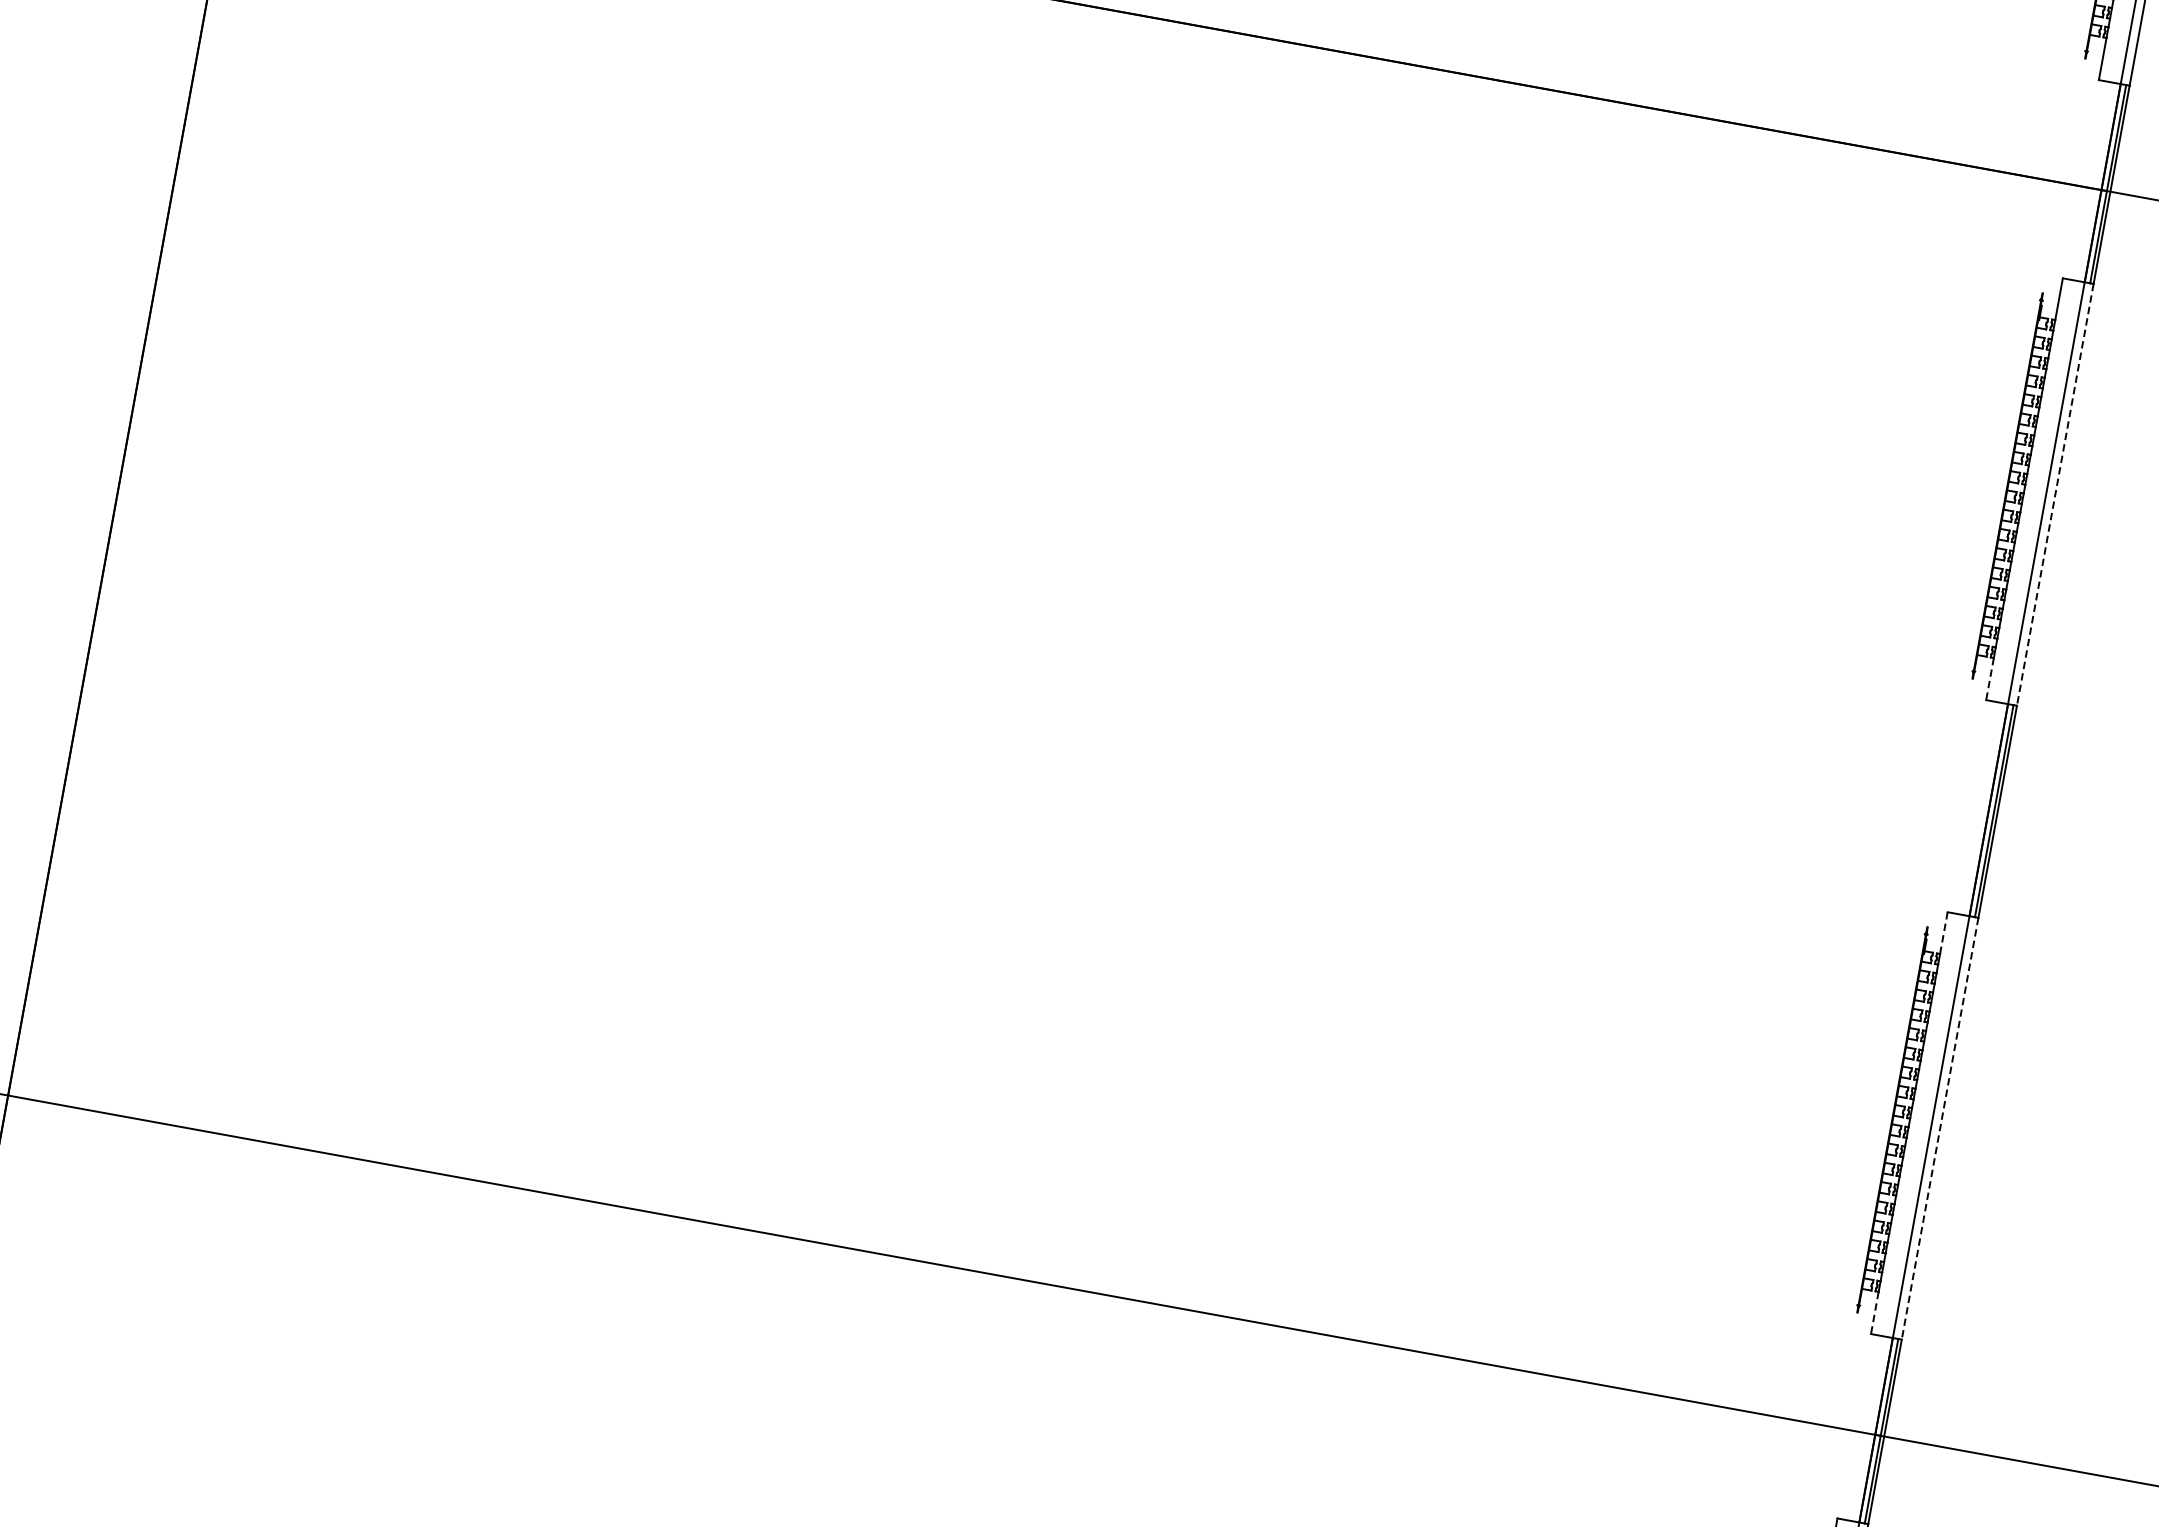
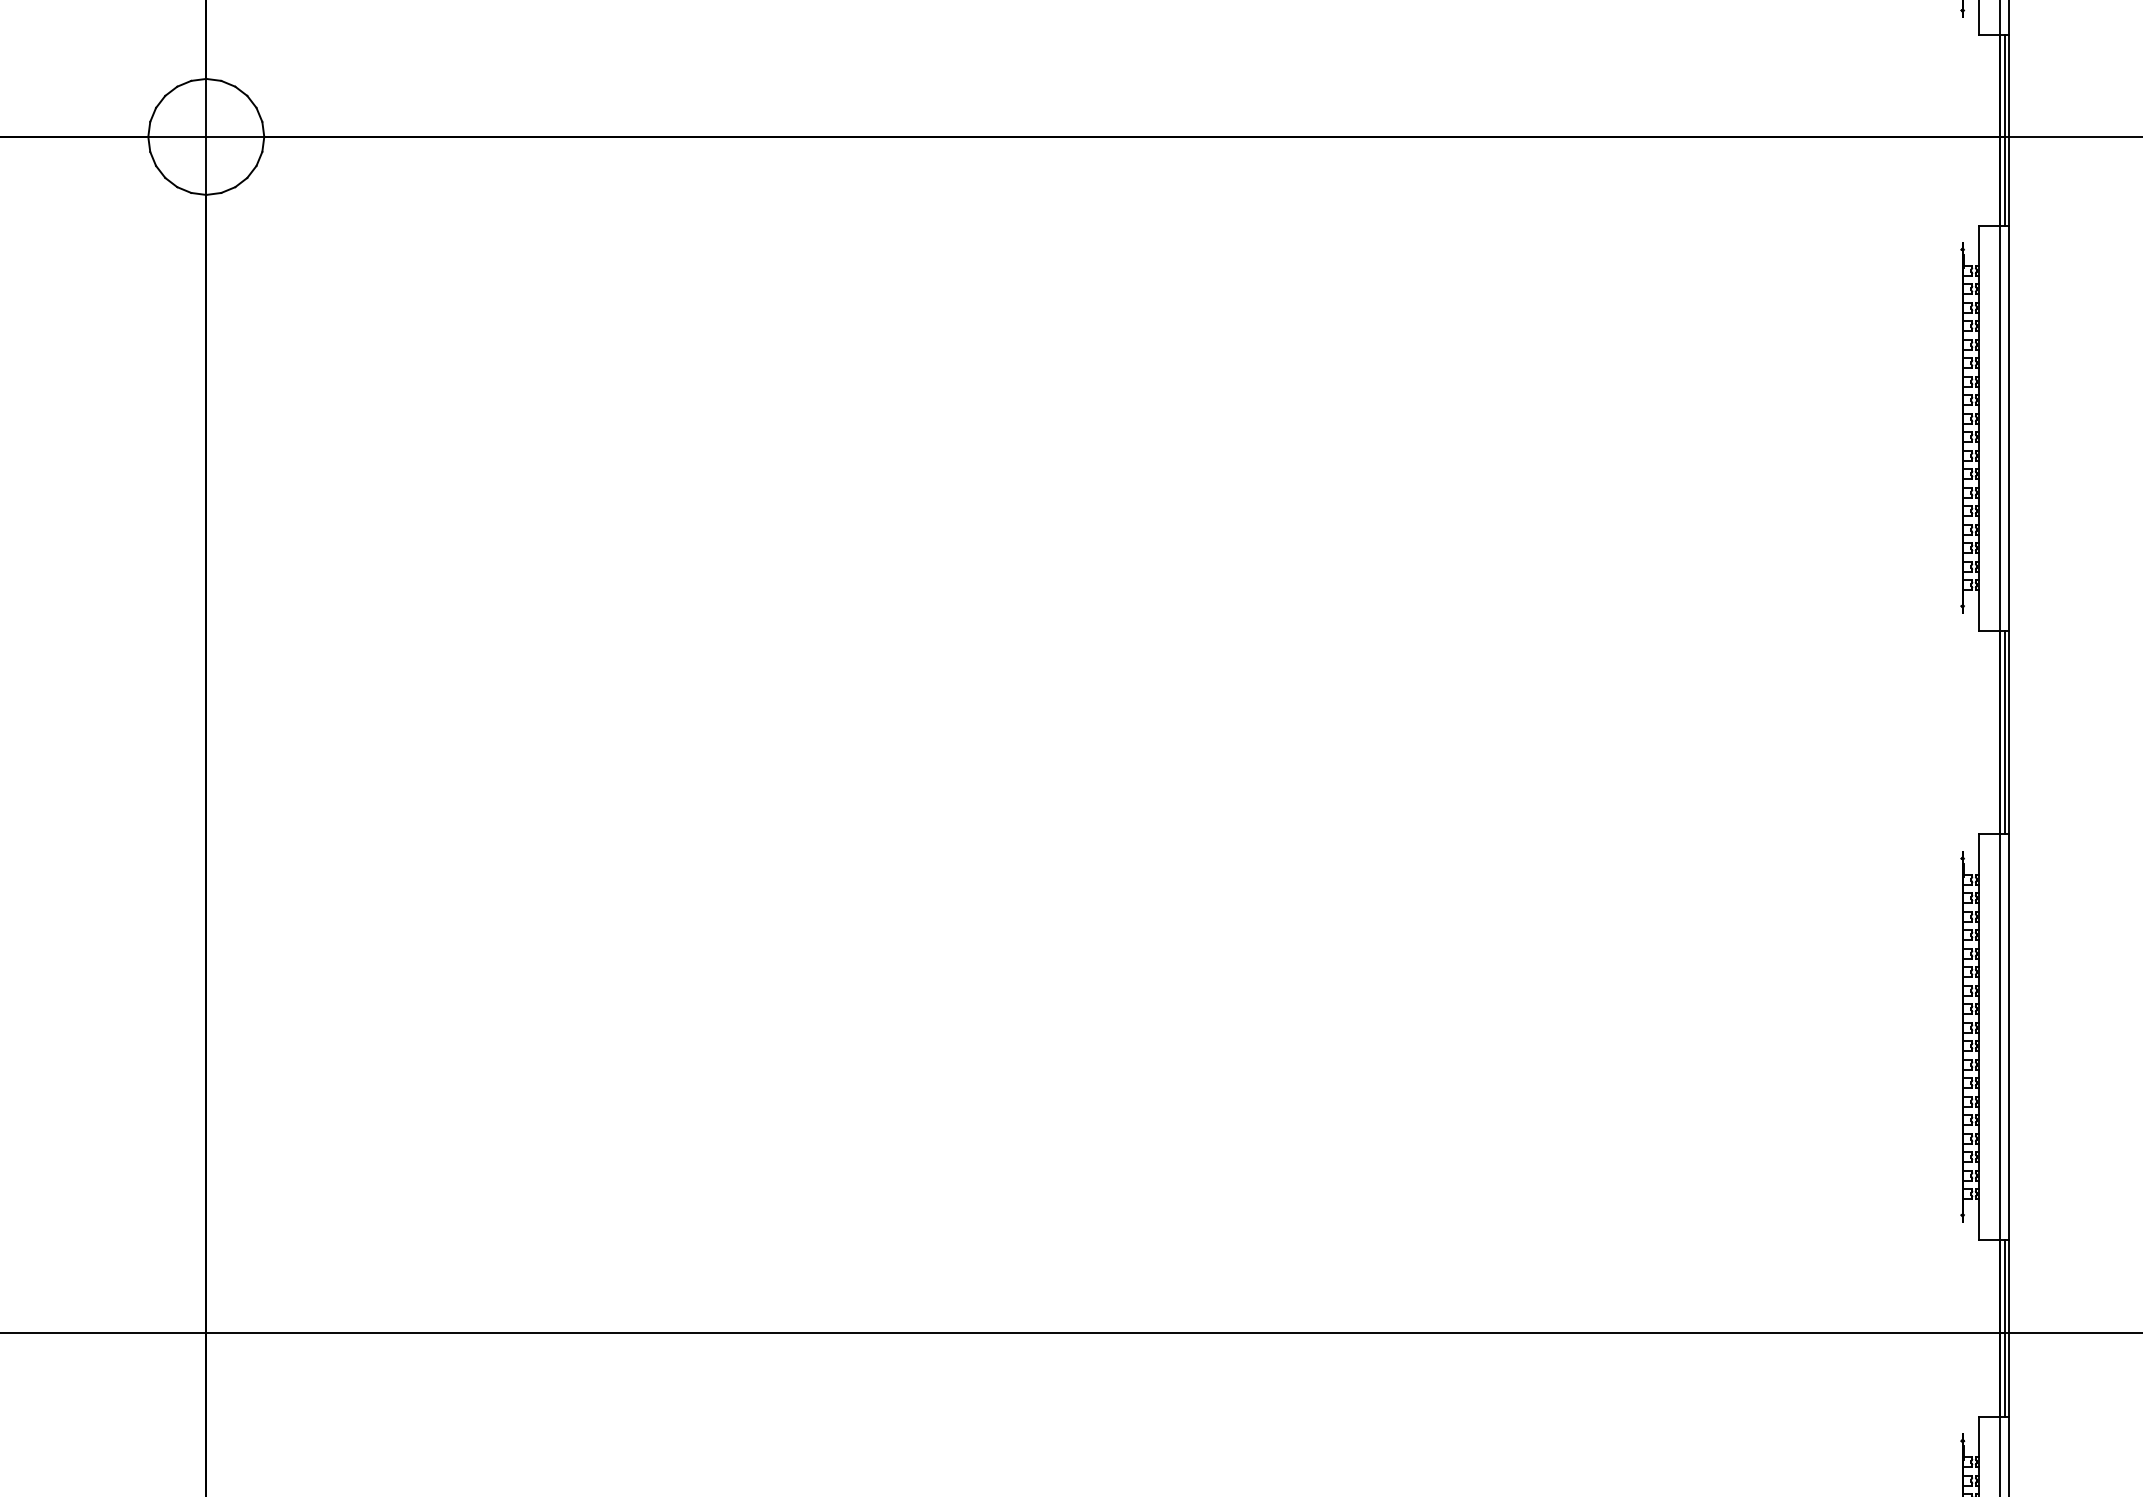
line: (2055, 495) -> (2008, 428), dashed -> solid
line: (1989, 679) -> (1978, 610), dashed -> solid
line: (1943, 934) -> (1978, 855), dashed -> solid
line: (1939, 1129) -> (2008, 1037), dashed -> solid
line: (1874, 1312) -> (1978, 1219), dashed -> solid

